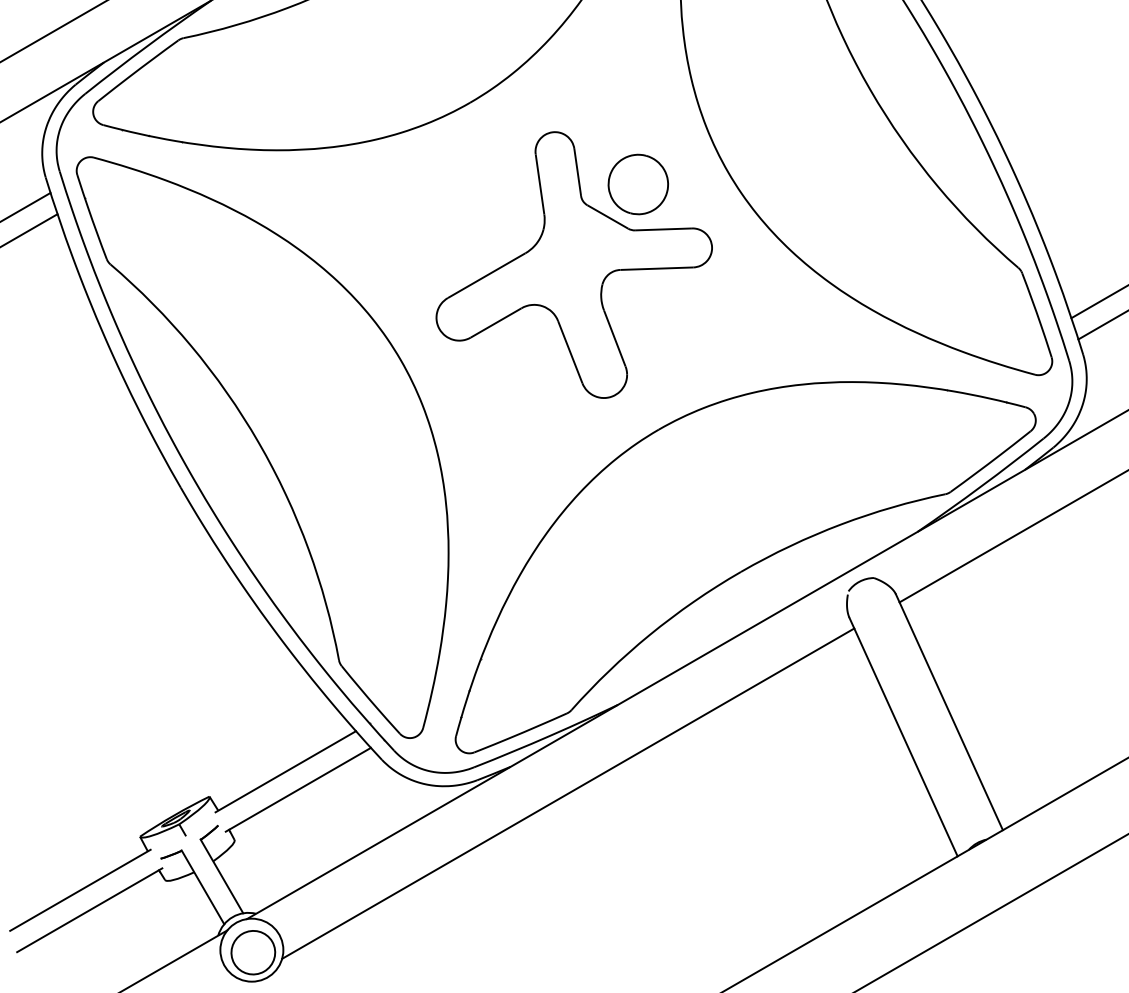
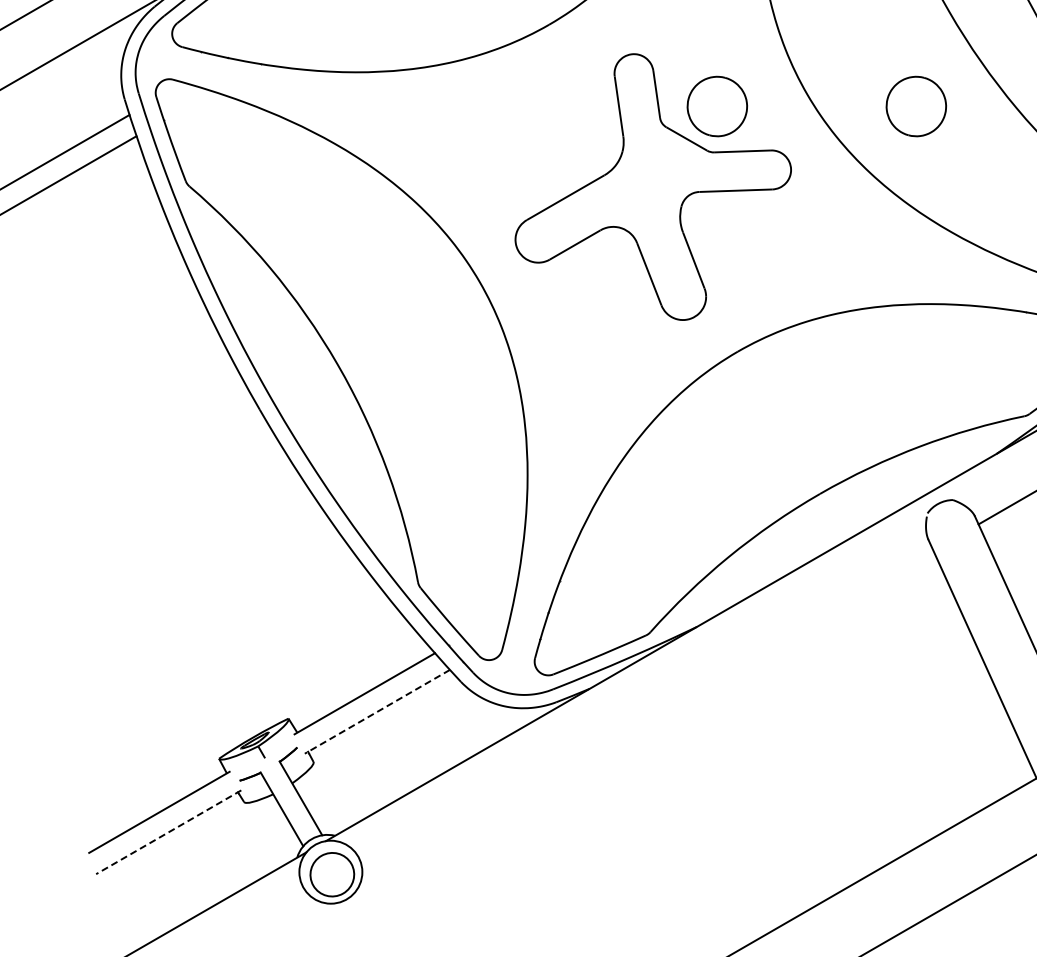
part: (836, 184) -> (915, 106), added
line: (298, 789) -> (377, 711), solid -> dashed
line: (568, 793) -> (647, 715), removed
line: (89, 910) -> (168, 832), solid -> dashed

